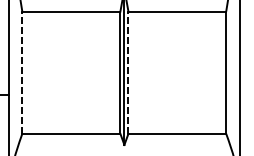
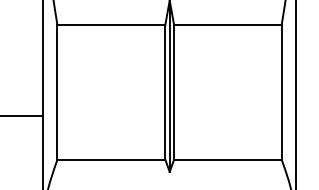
line: (22, 71) -> (57, 91), dashed -> solid
line: (128, 71) -> (174, 91), dashed -> solid

